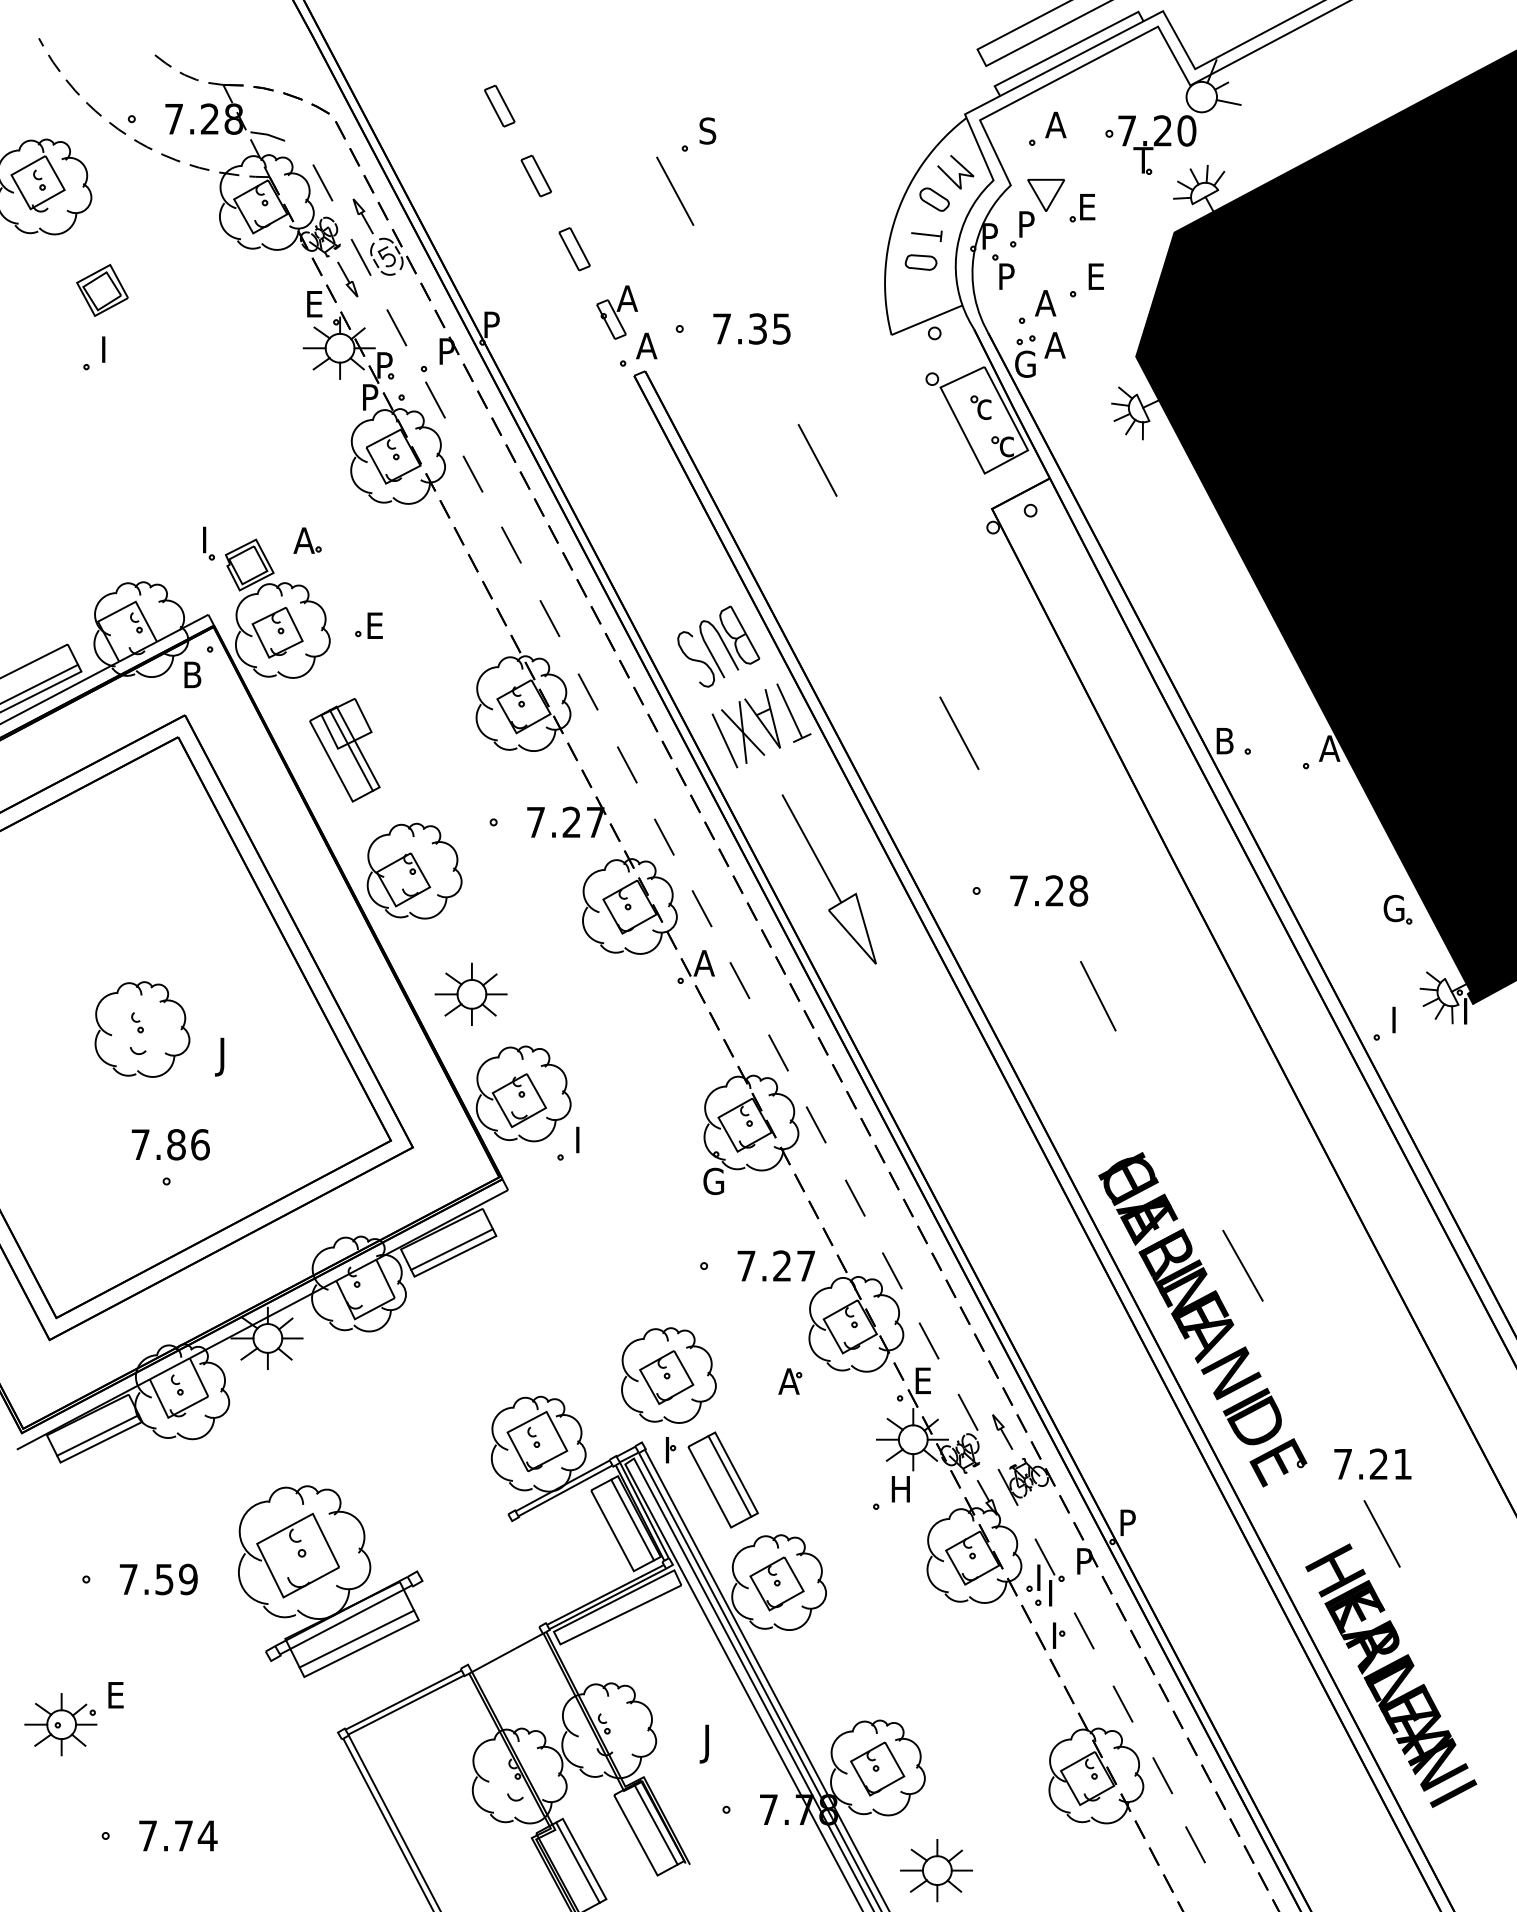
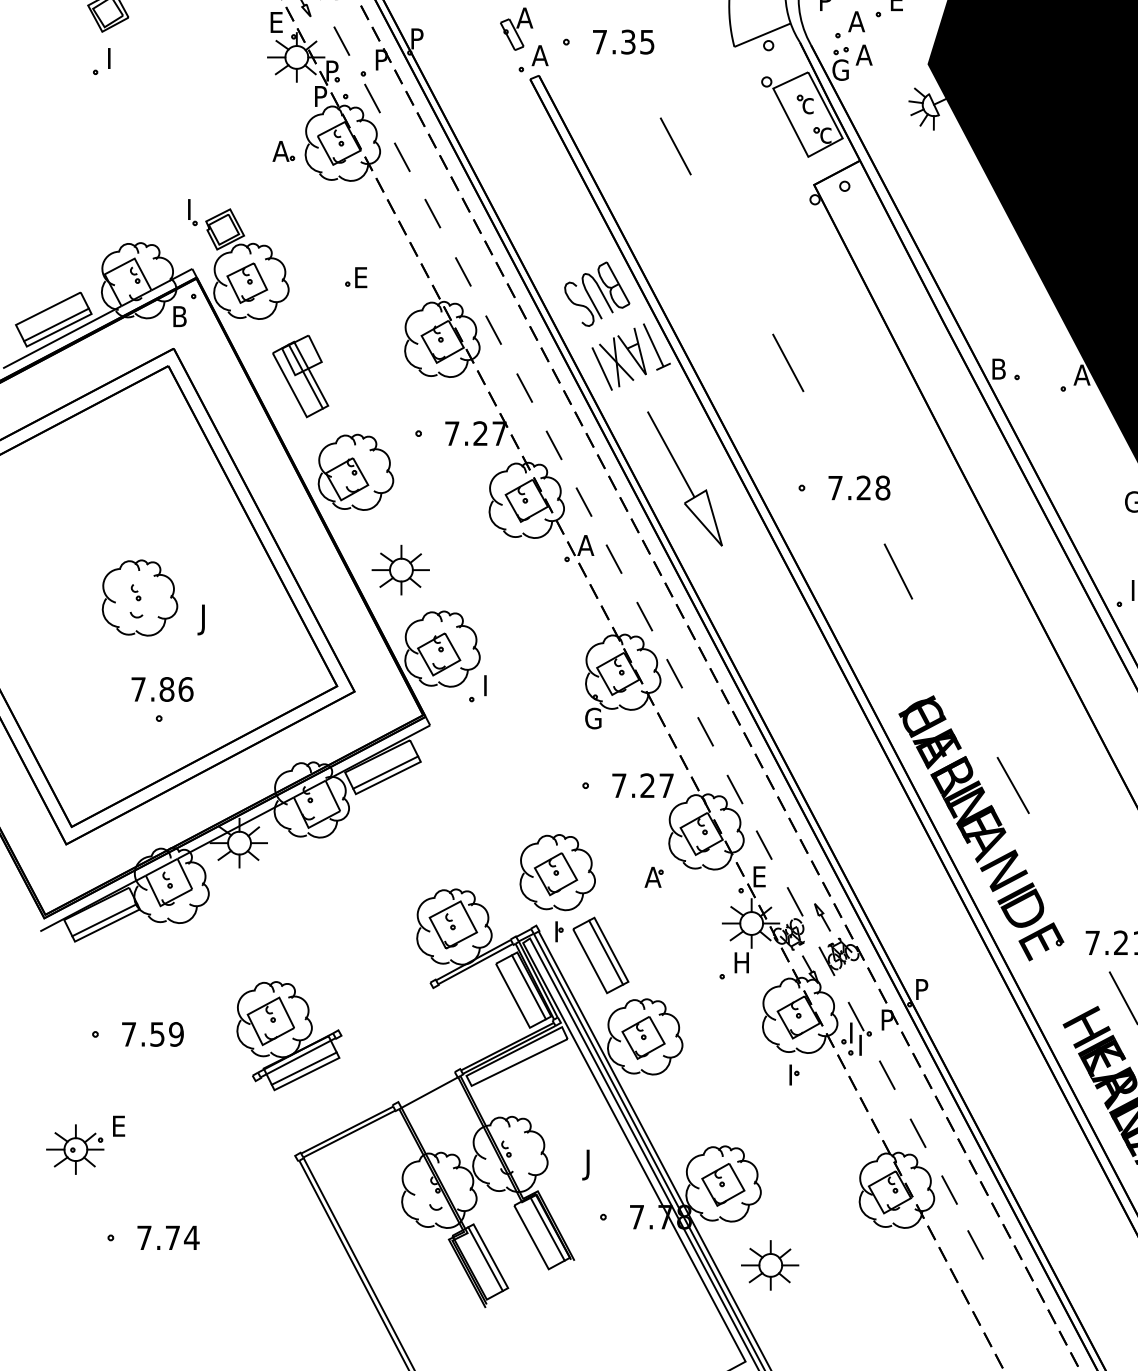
part: (307, 540) -> (283, 151), moved
part: (368, 625) -> (355, 277), moved
part: (330, 1581) -> (289, 1036), size x0.71
part: (1059, 1635) -> (794, 1074), moved

